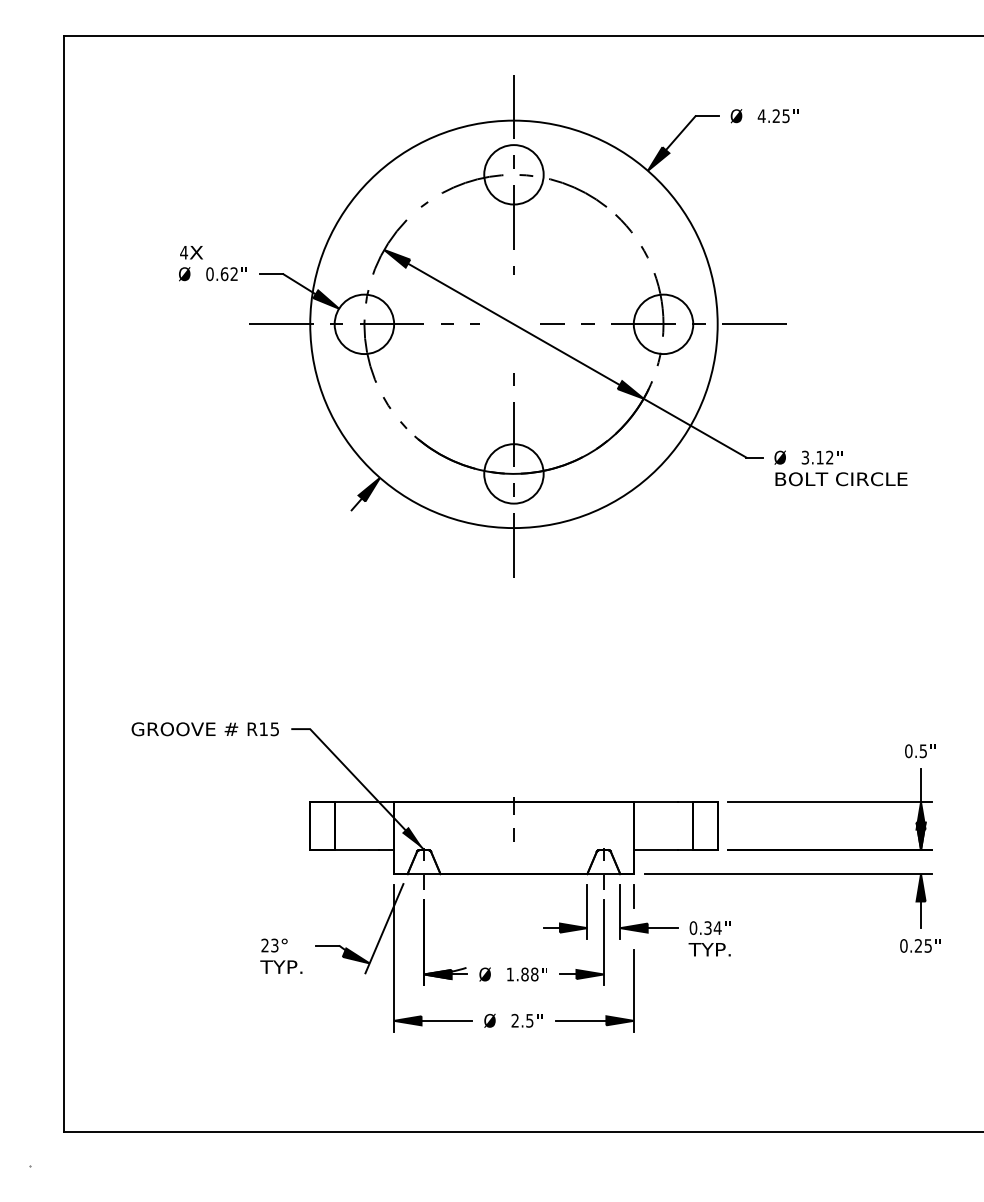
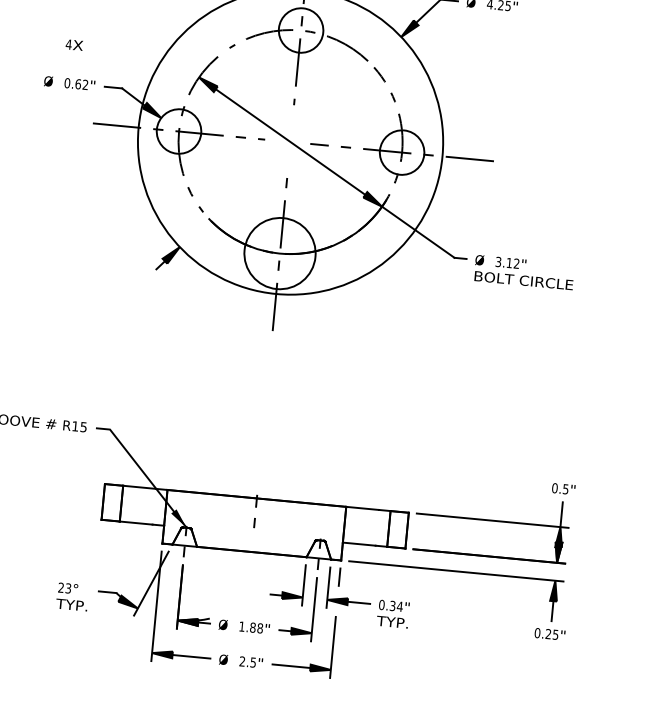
text: (191, 252) -> (74, 44), moved
circle: (513, 473) -> (279, 253), size x1.6

